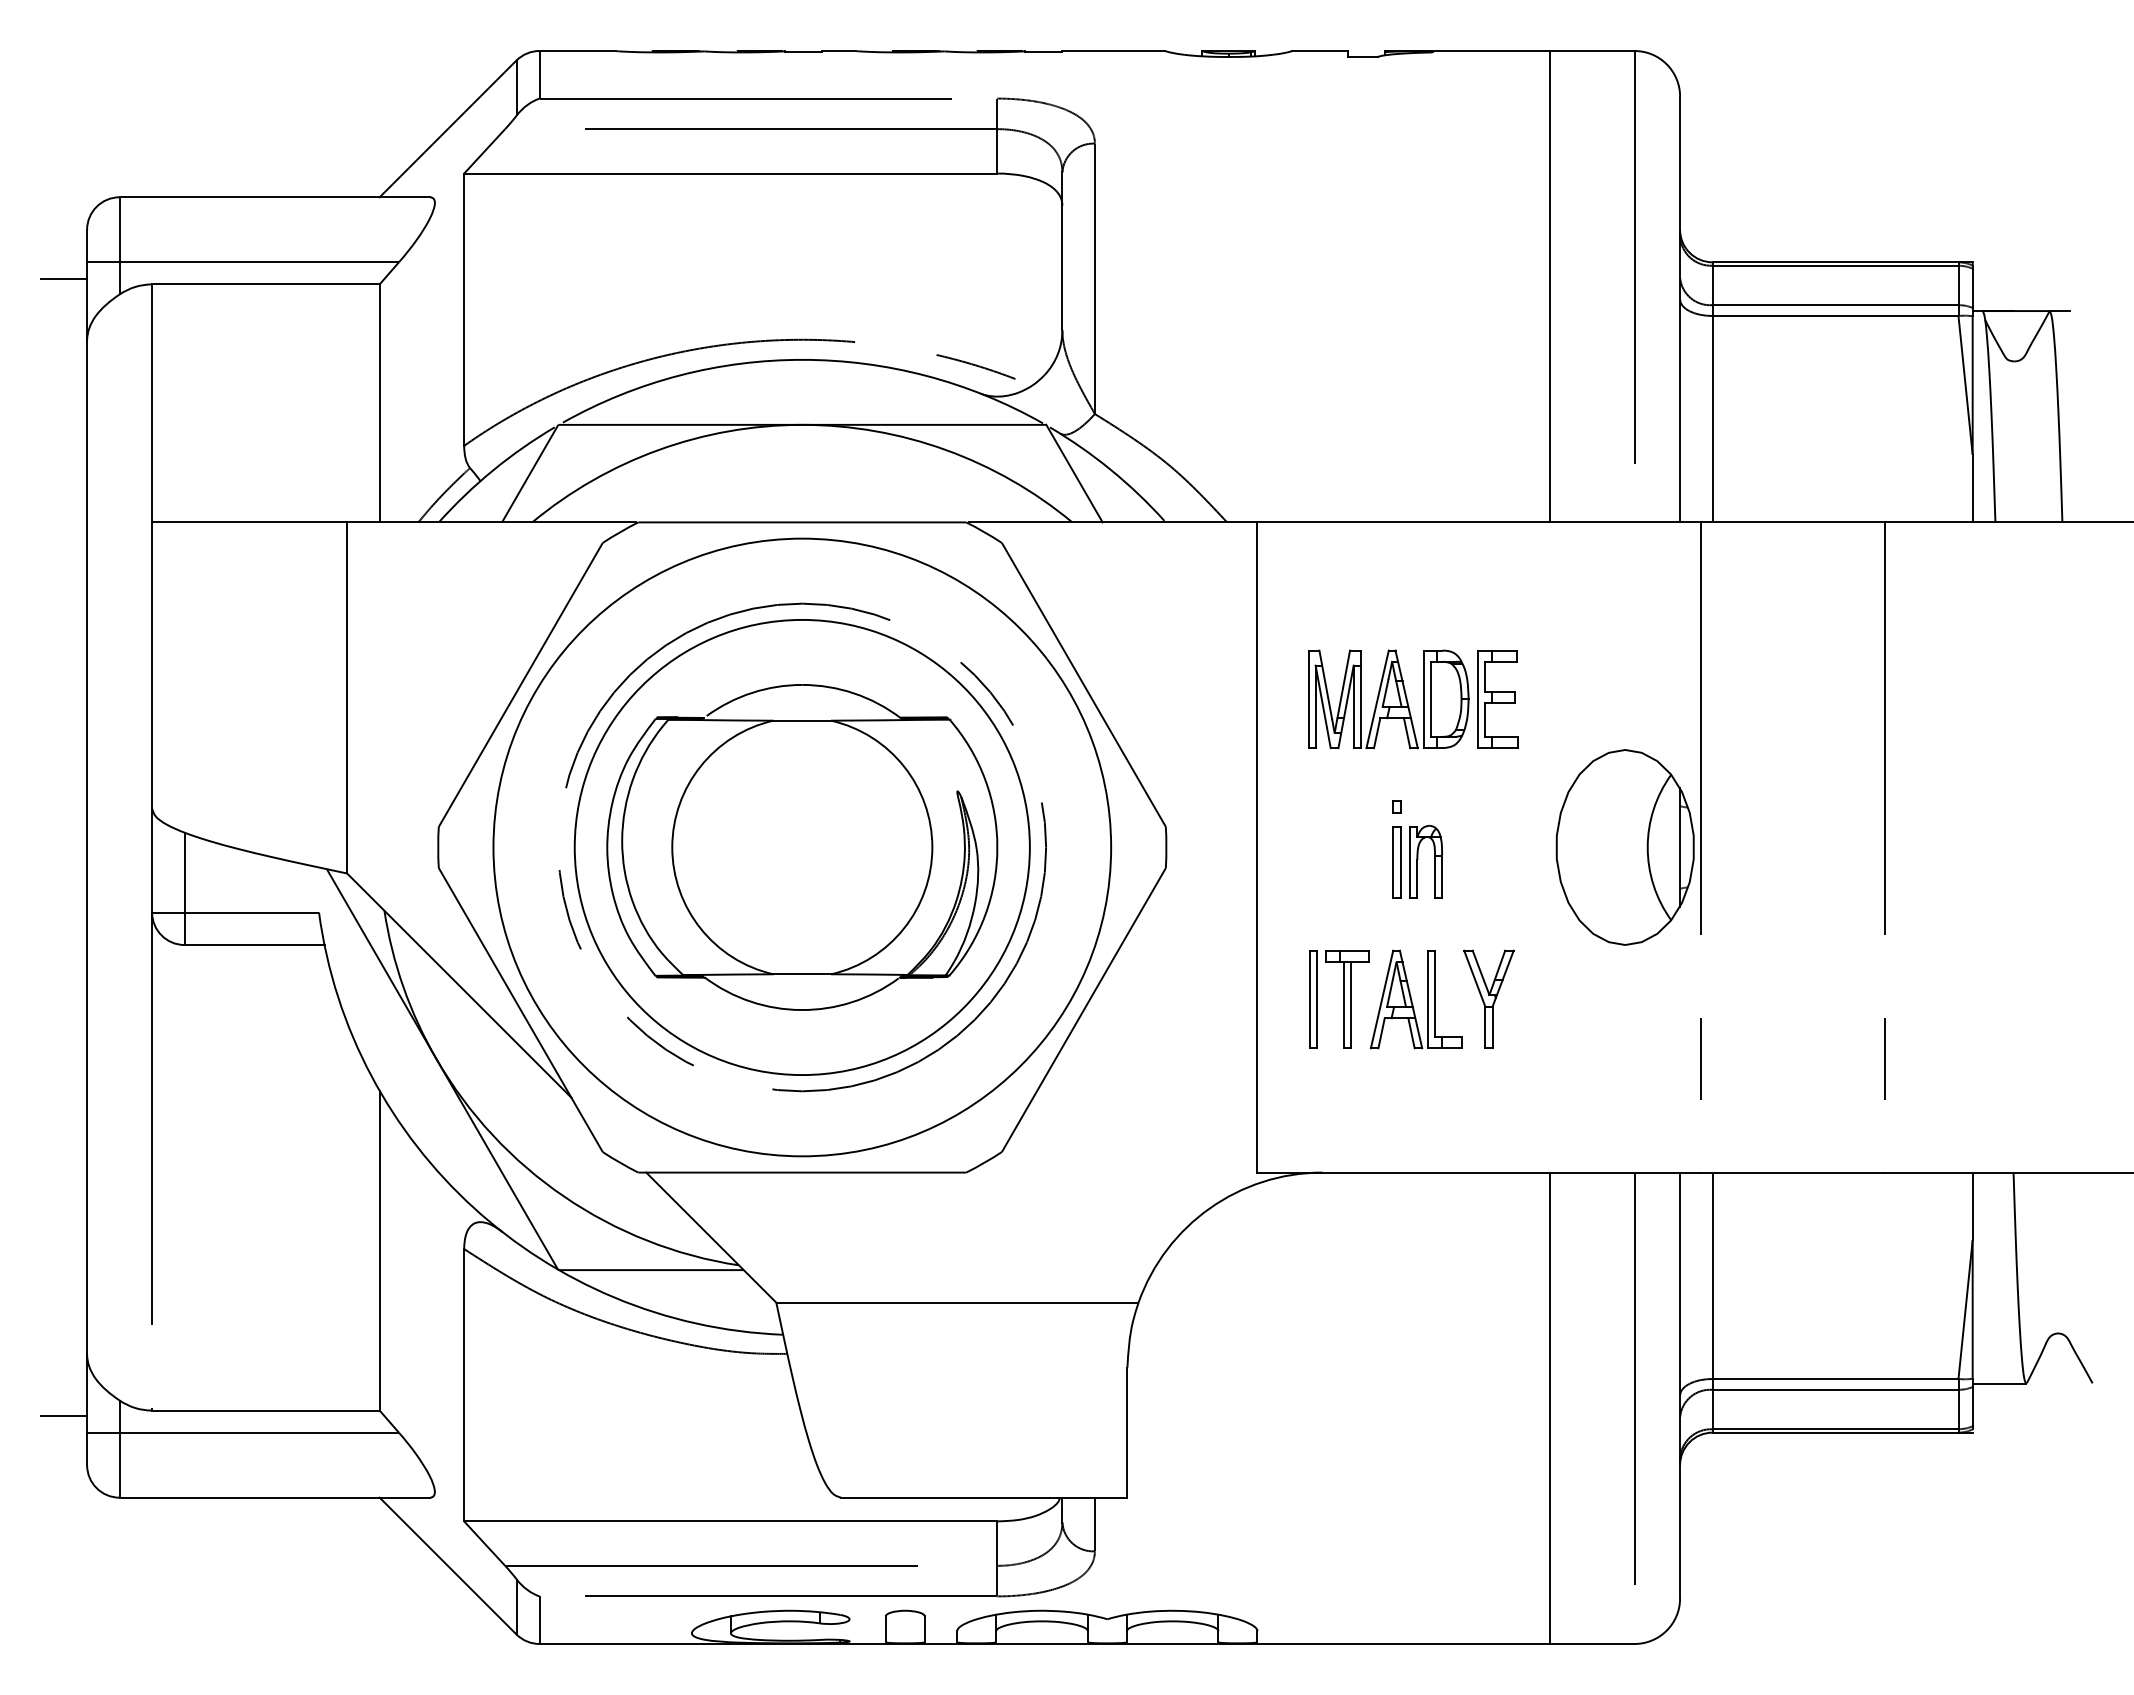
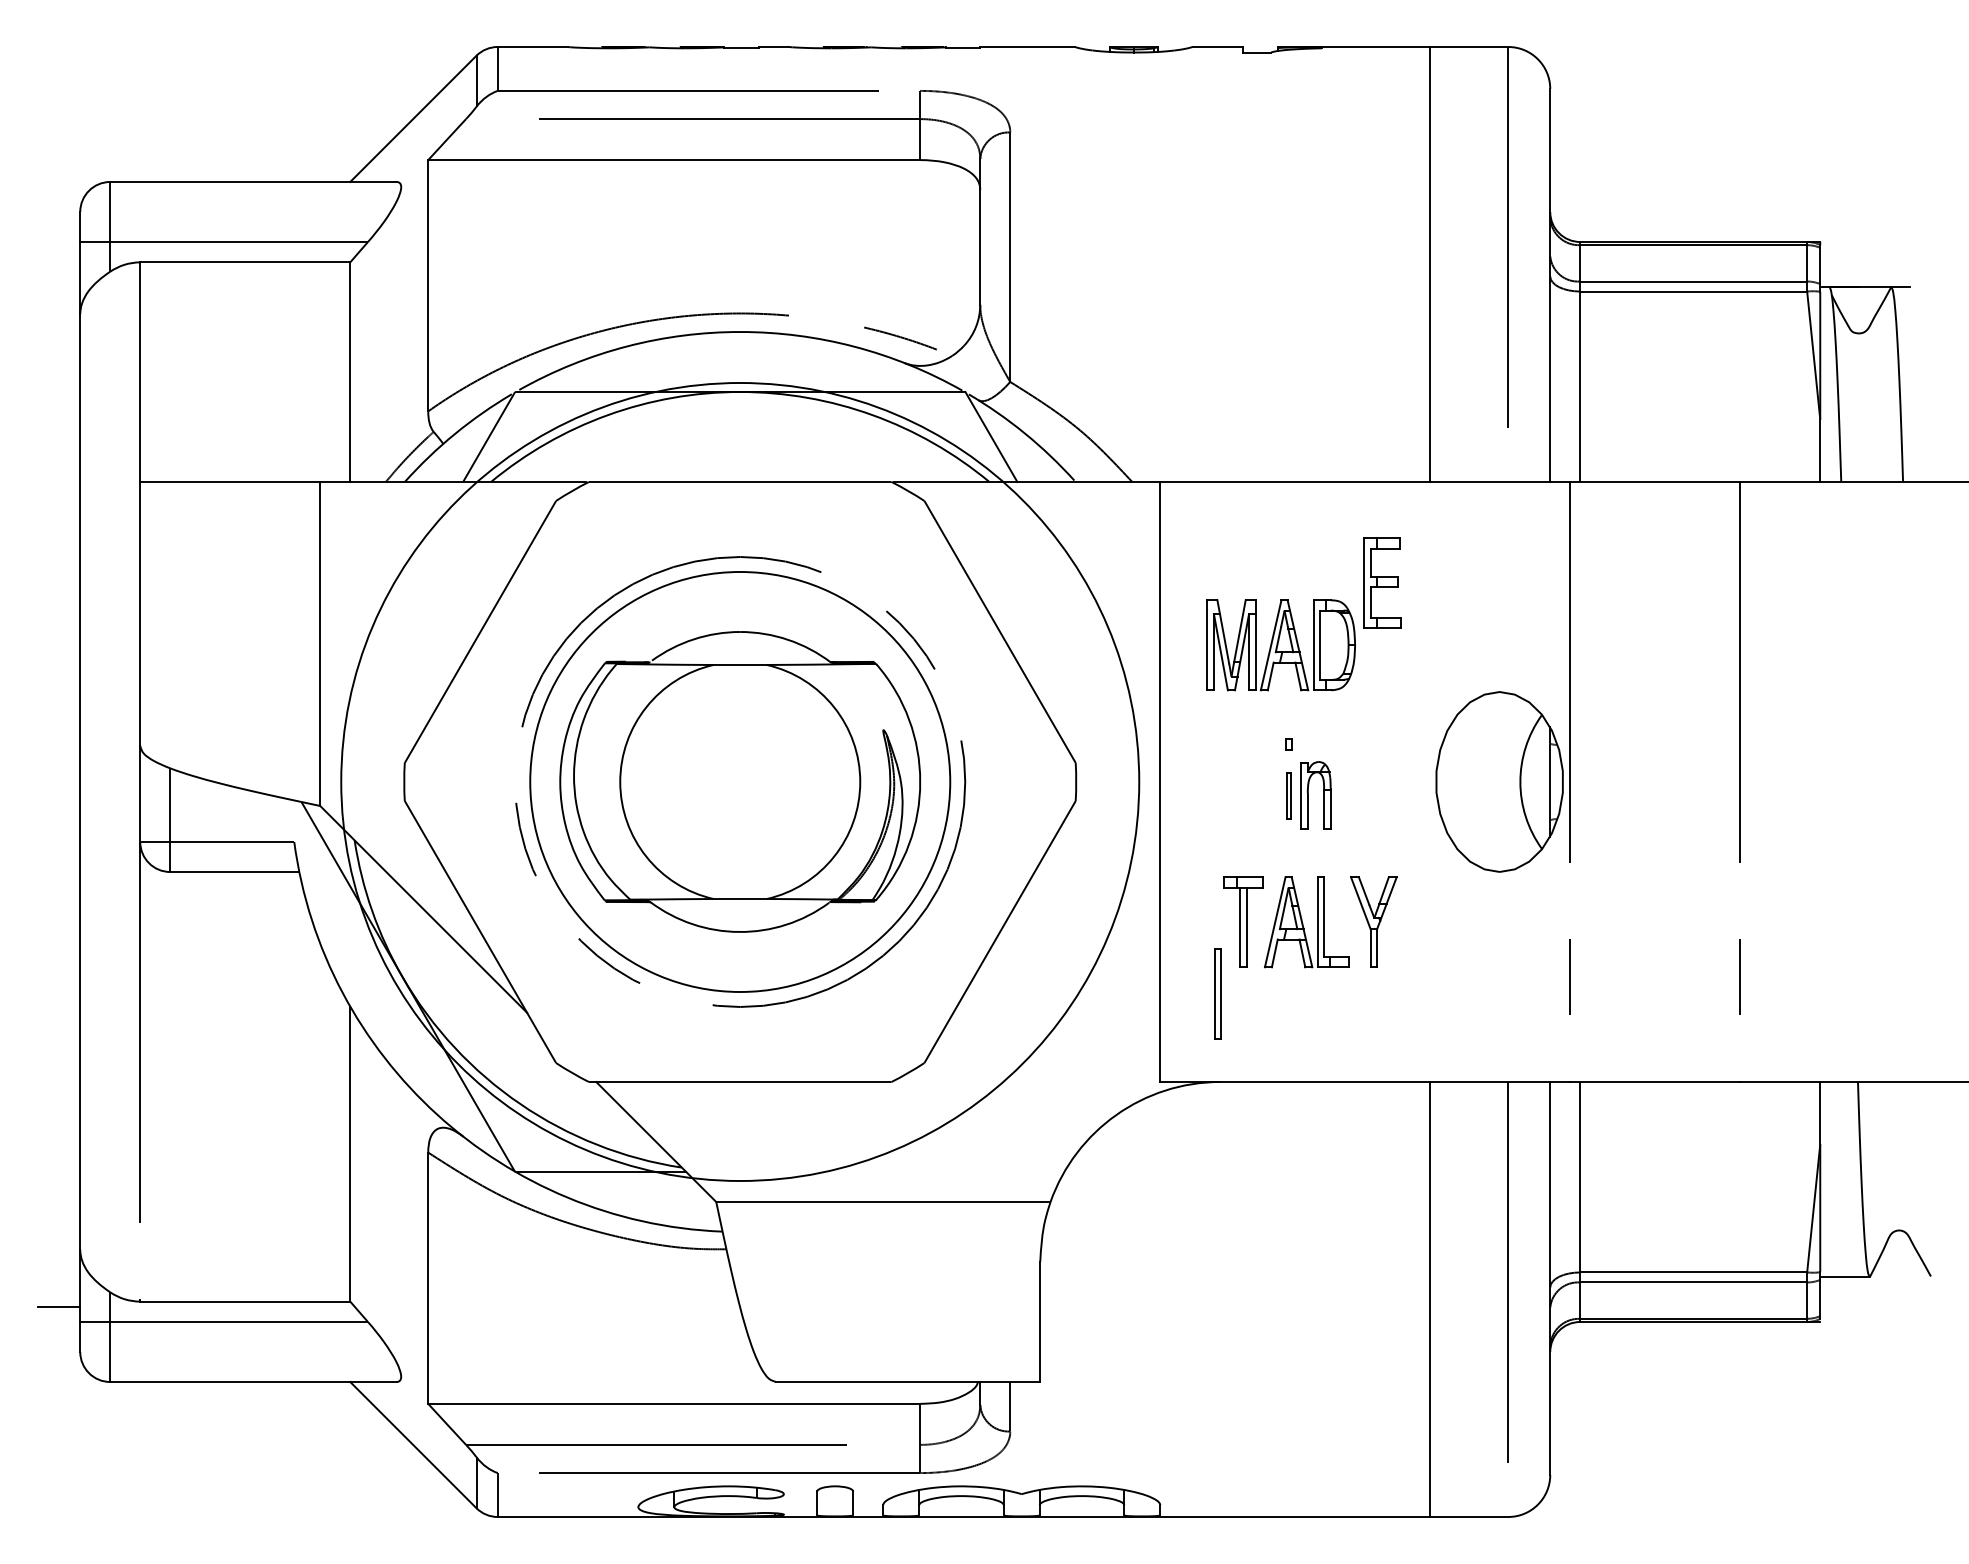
line: (63, 278) -> (58, 256), removed
part: (1497, 699) -> (1381, 583), moved
circle: (802, 847) -> (740, 782), size x1.4
part: (1396, 862) -> (1288, 795), size x0.7
part: (1313, 999) -> (1217, 994), moved

